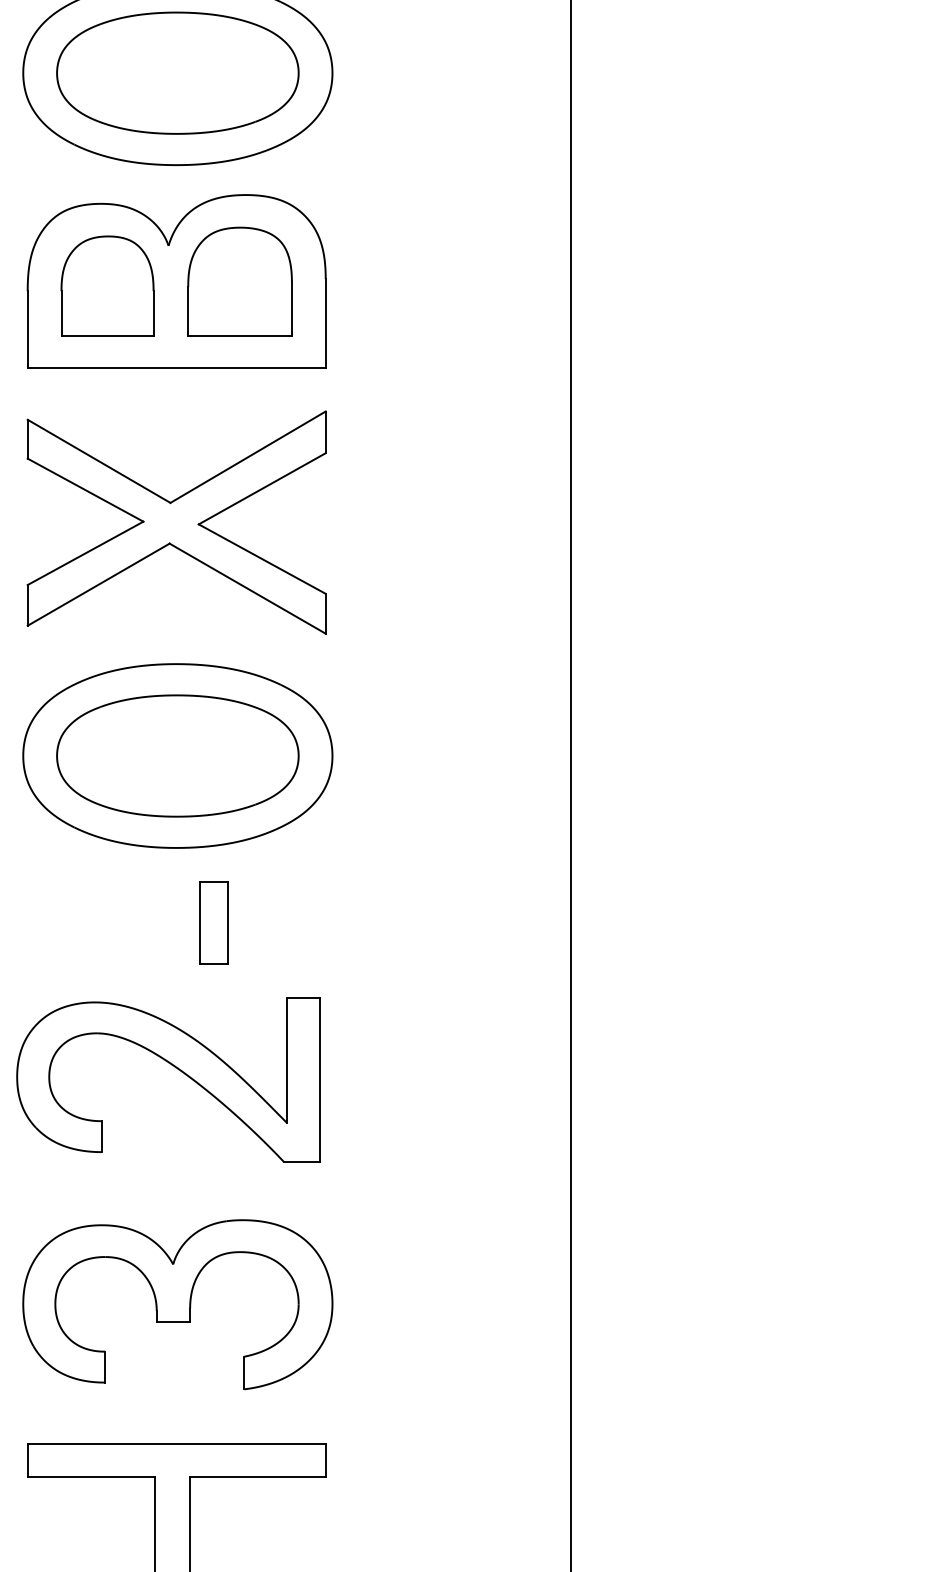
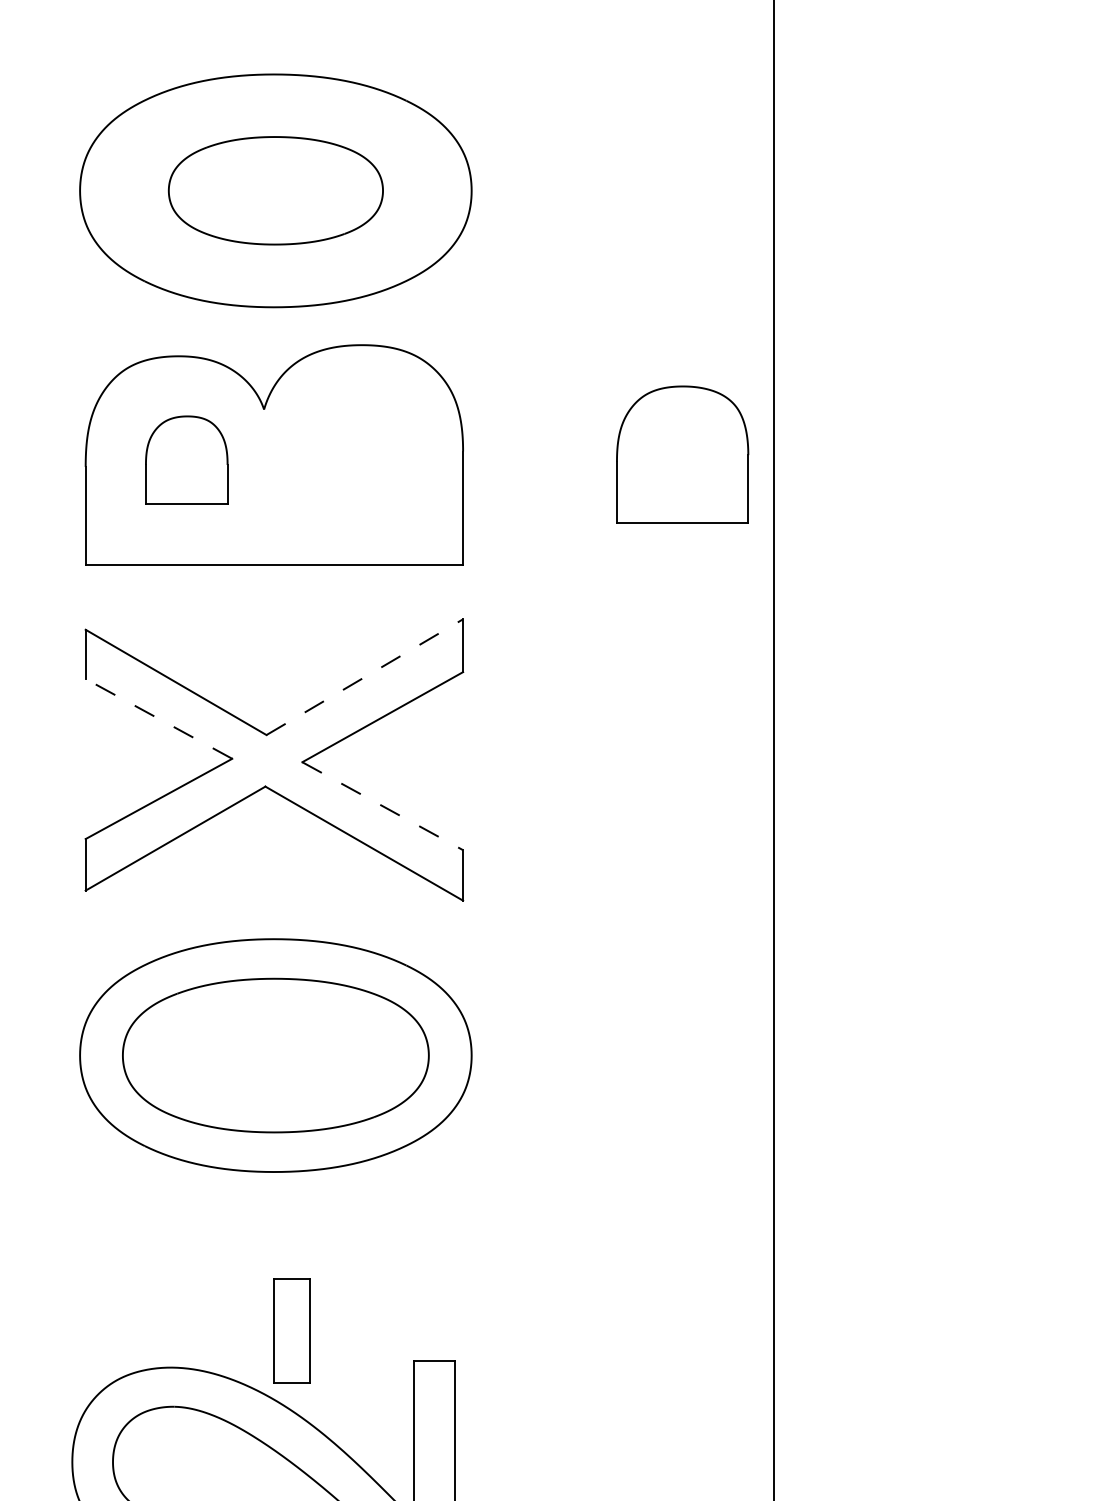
part: (177, 72) -> (275, 189), size x0.7
part: (239, 281) -> (681, 454), moved
part: (107, 285) -> (186, 459), size x0.7
line: (248, 456) -> (365, 676), solid -> dashed
line: (85, 490) -> (158, 719), solid -> dashed
line: (262, 559) -> (383, 806), solid -> dashed
part: (213, 922) -> (291, 1330), moved

